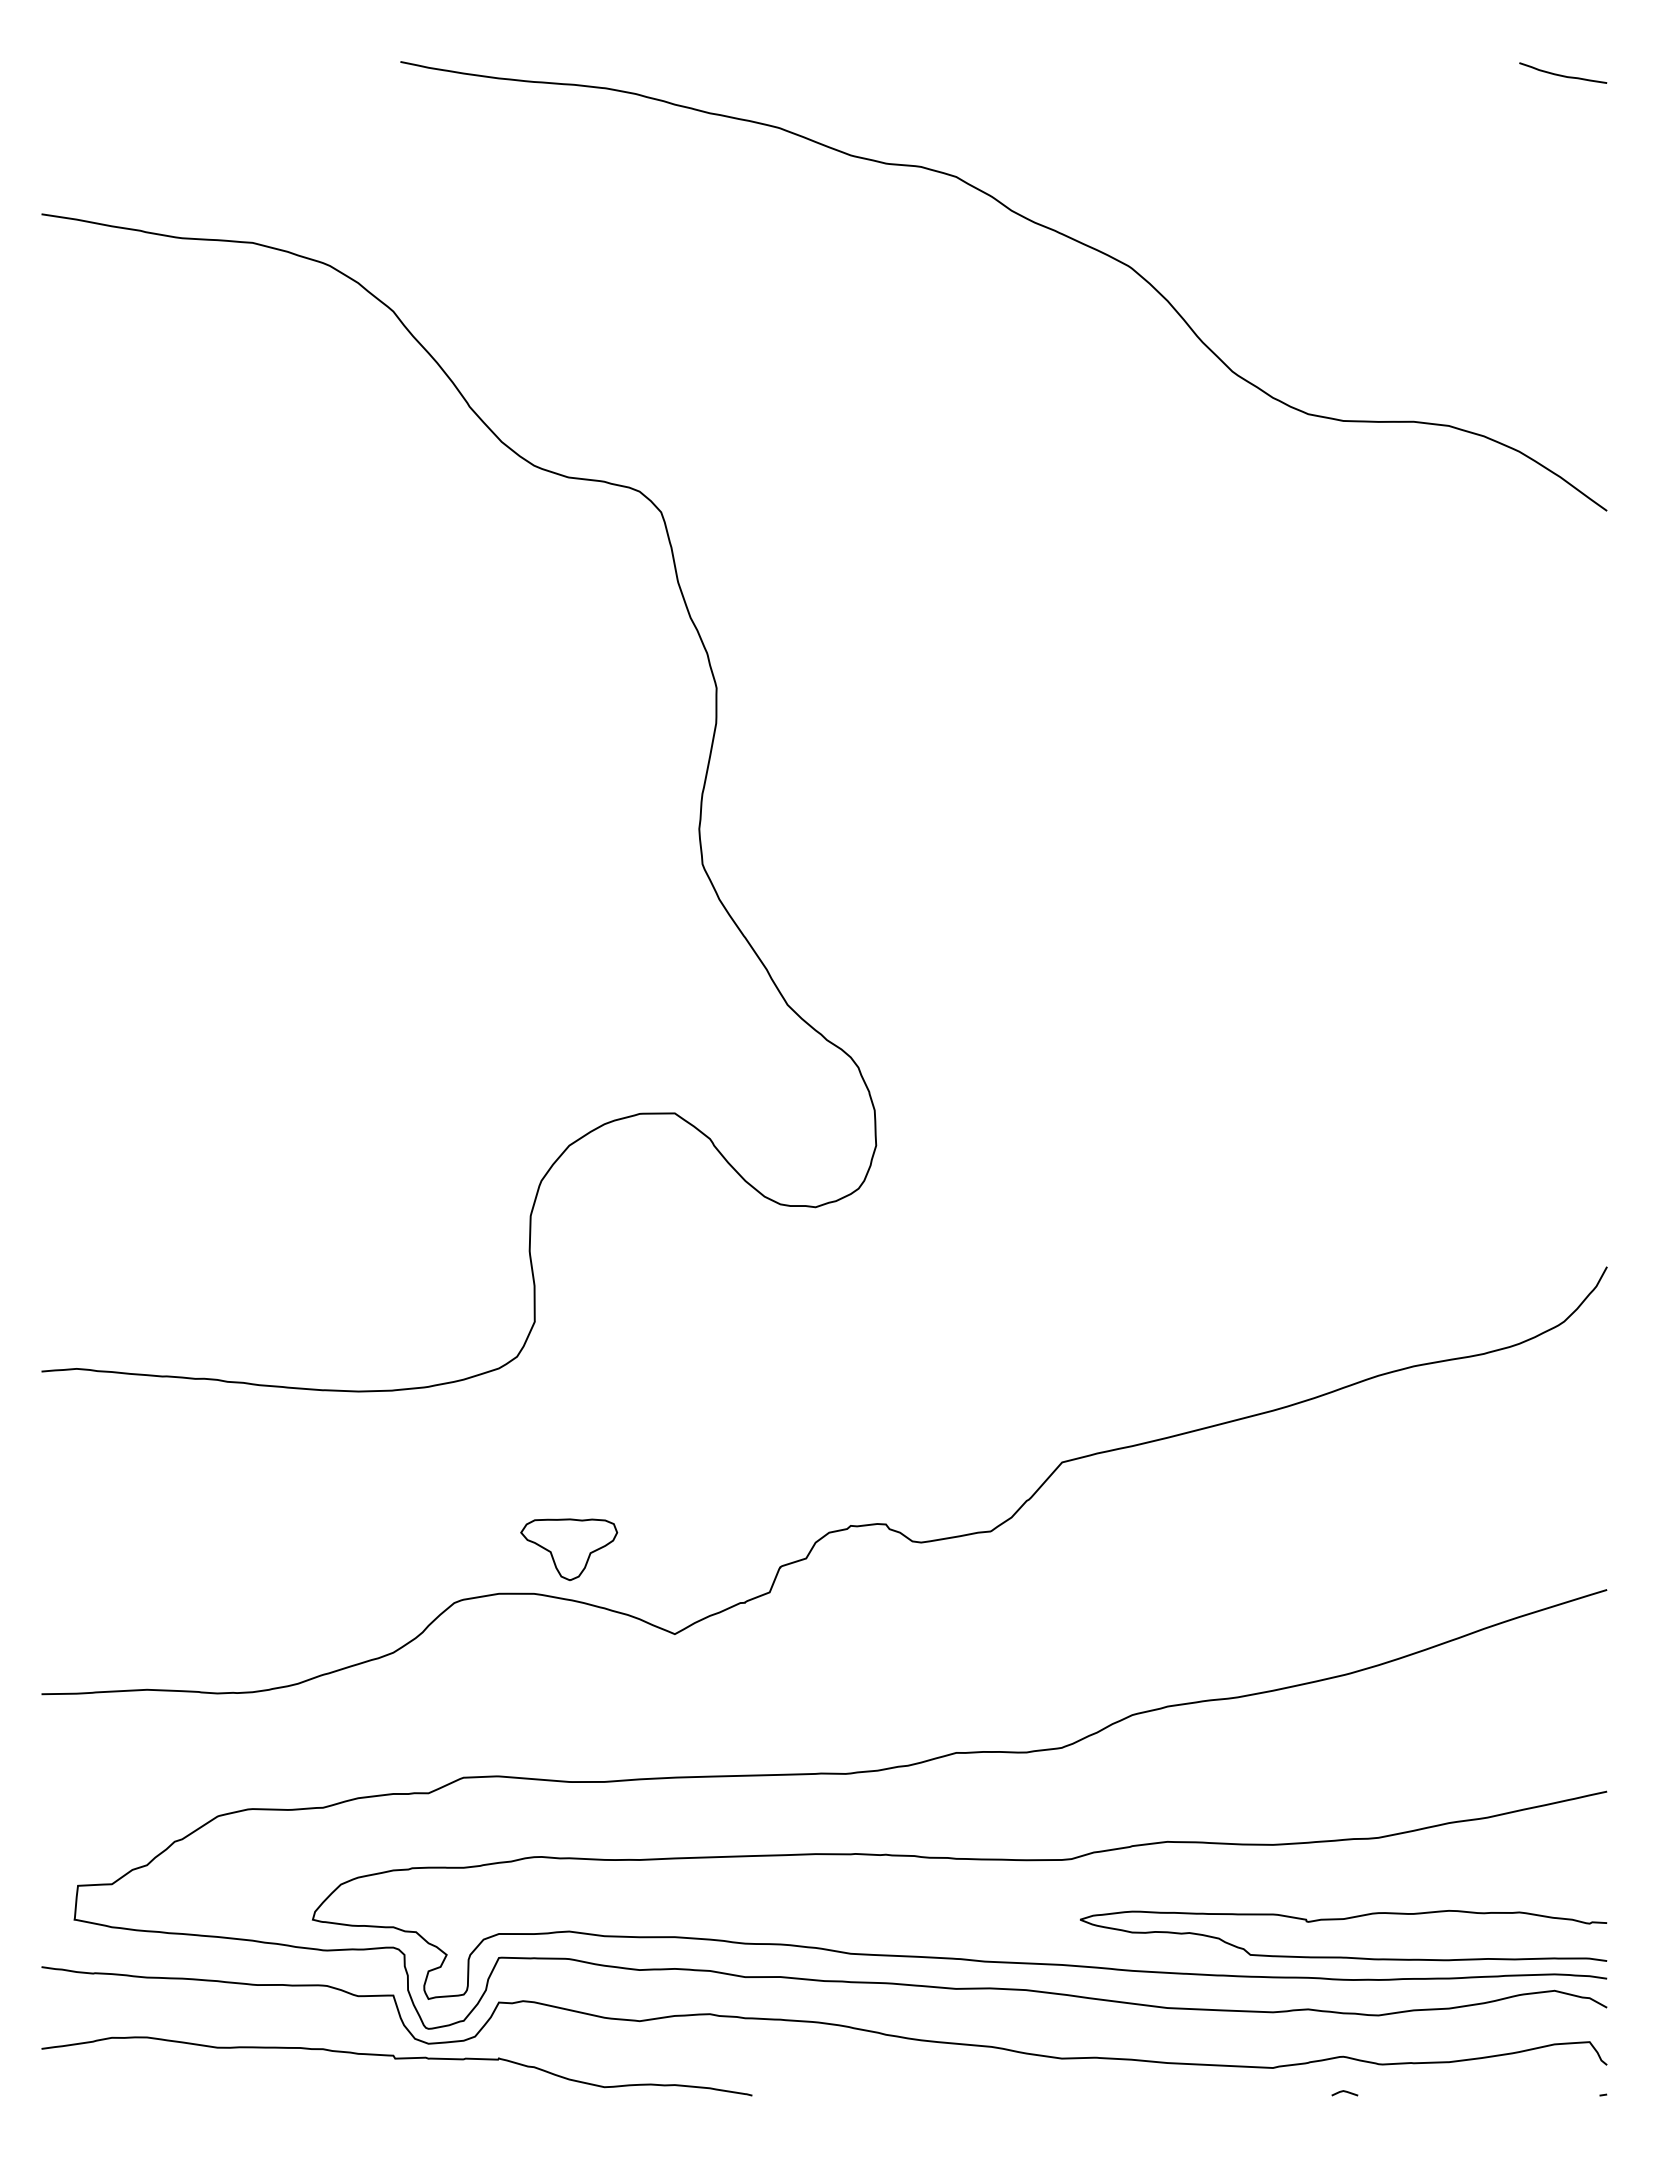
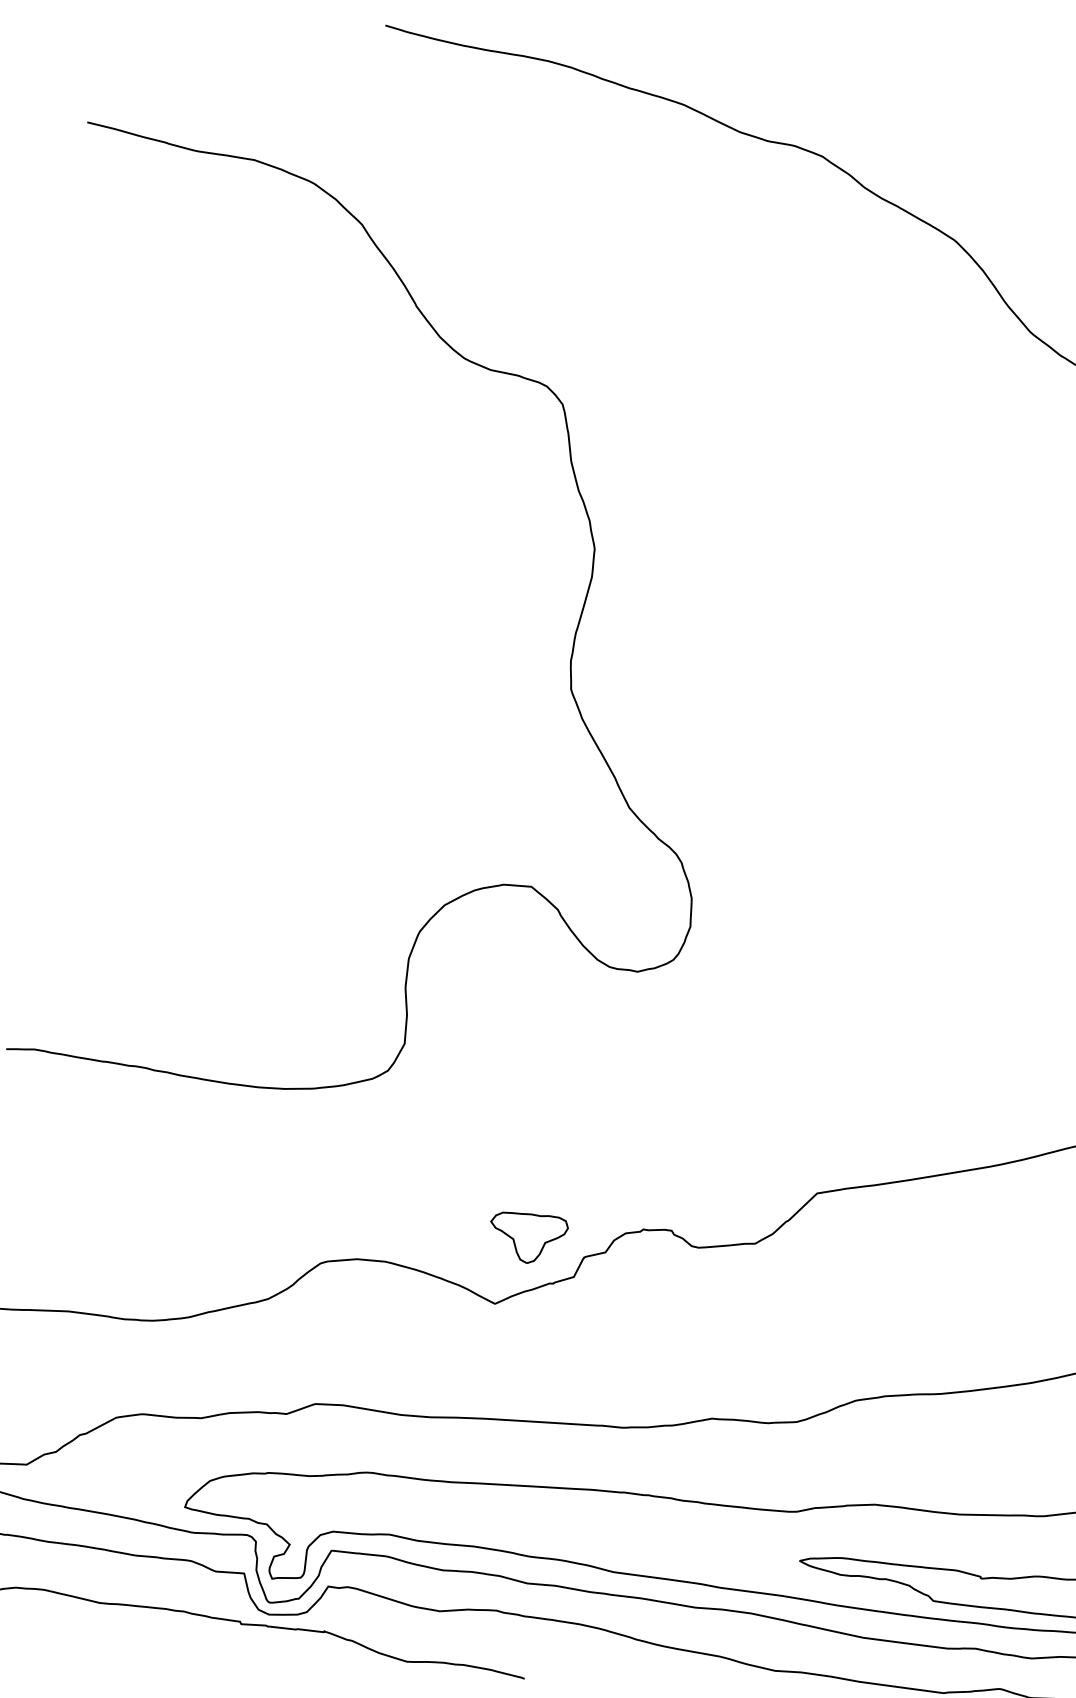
part: (569, 1549) -> (528, 1238), moved

